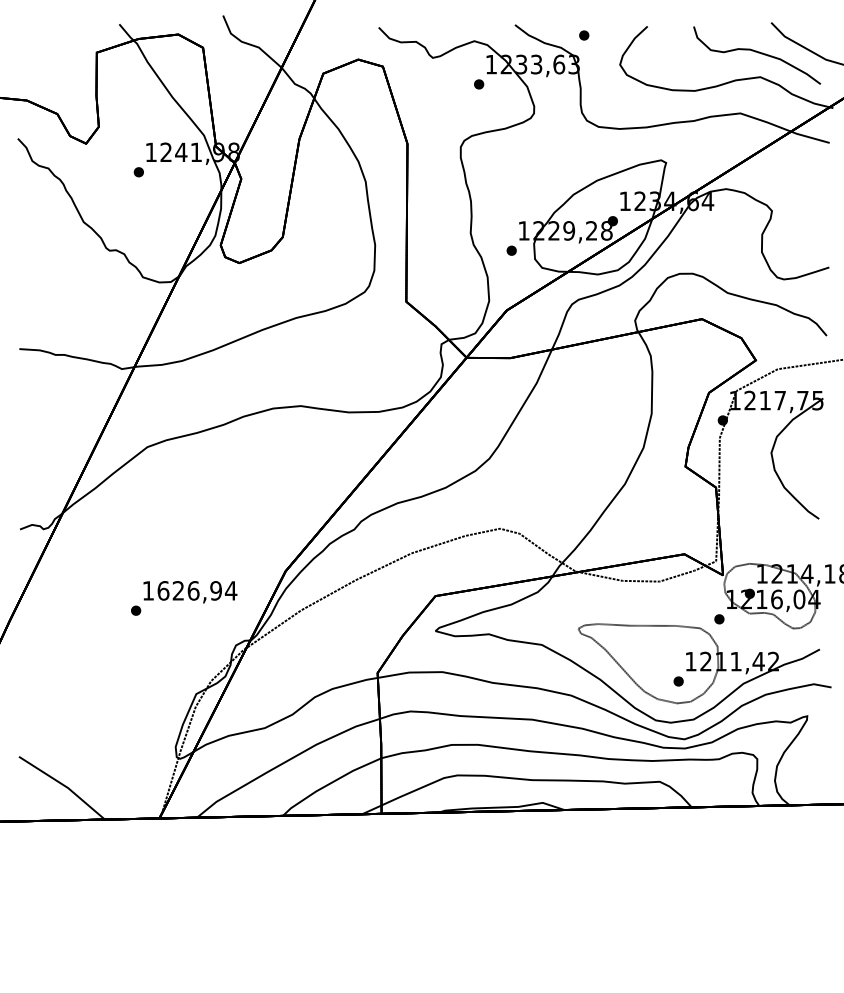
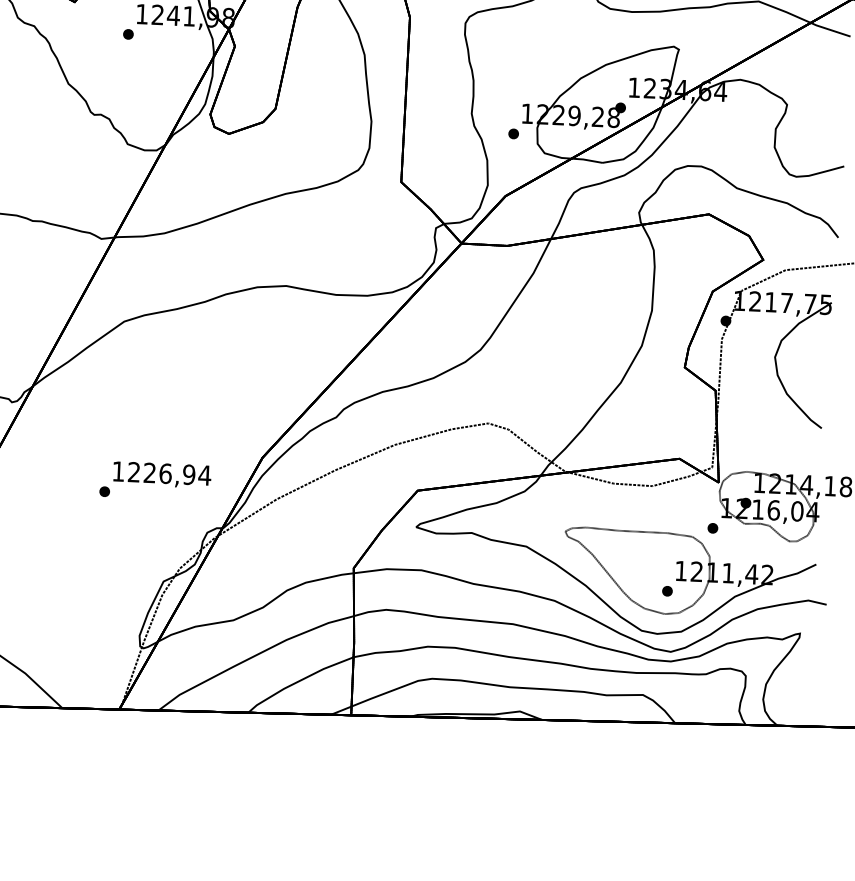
text: (163, 590) -> (134, 471), 1626,94 -> 1226,94

